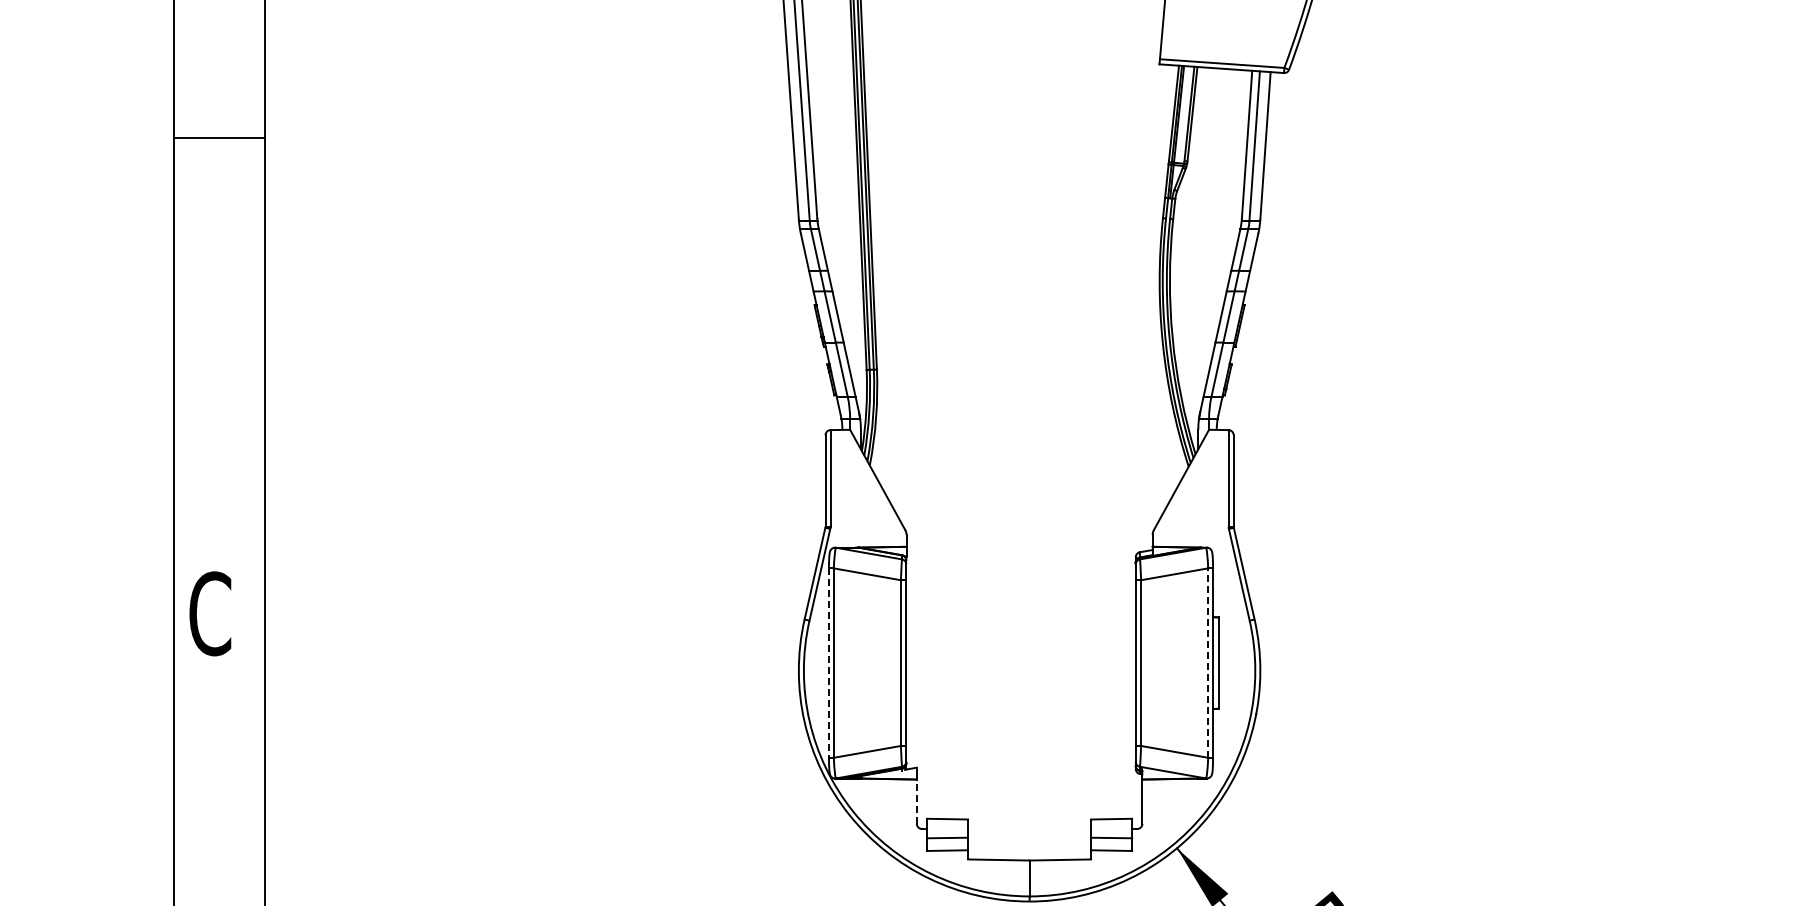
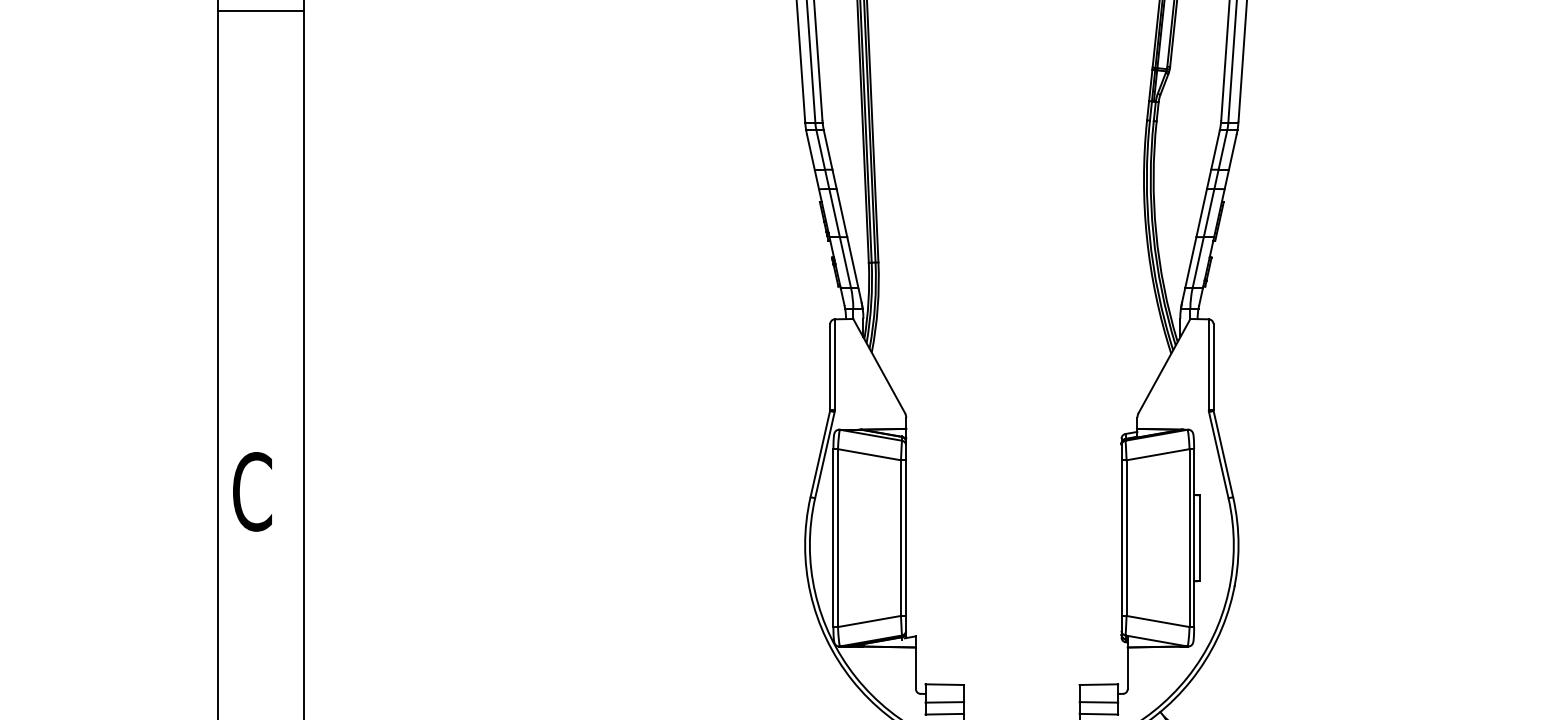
line: (219, 137) -> (261, 10), moved
line: (828, 663) -> (832, 538), dashed -> solid
line: (1208, 663) -> (1189, 538), dashed -> solid
line: (916, 801) -> (915, 668), dashed -> solid

